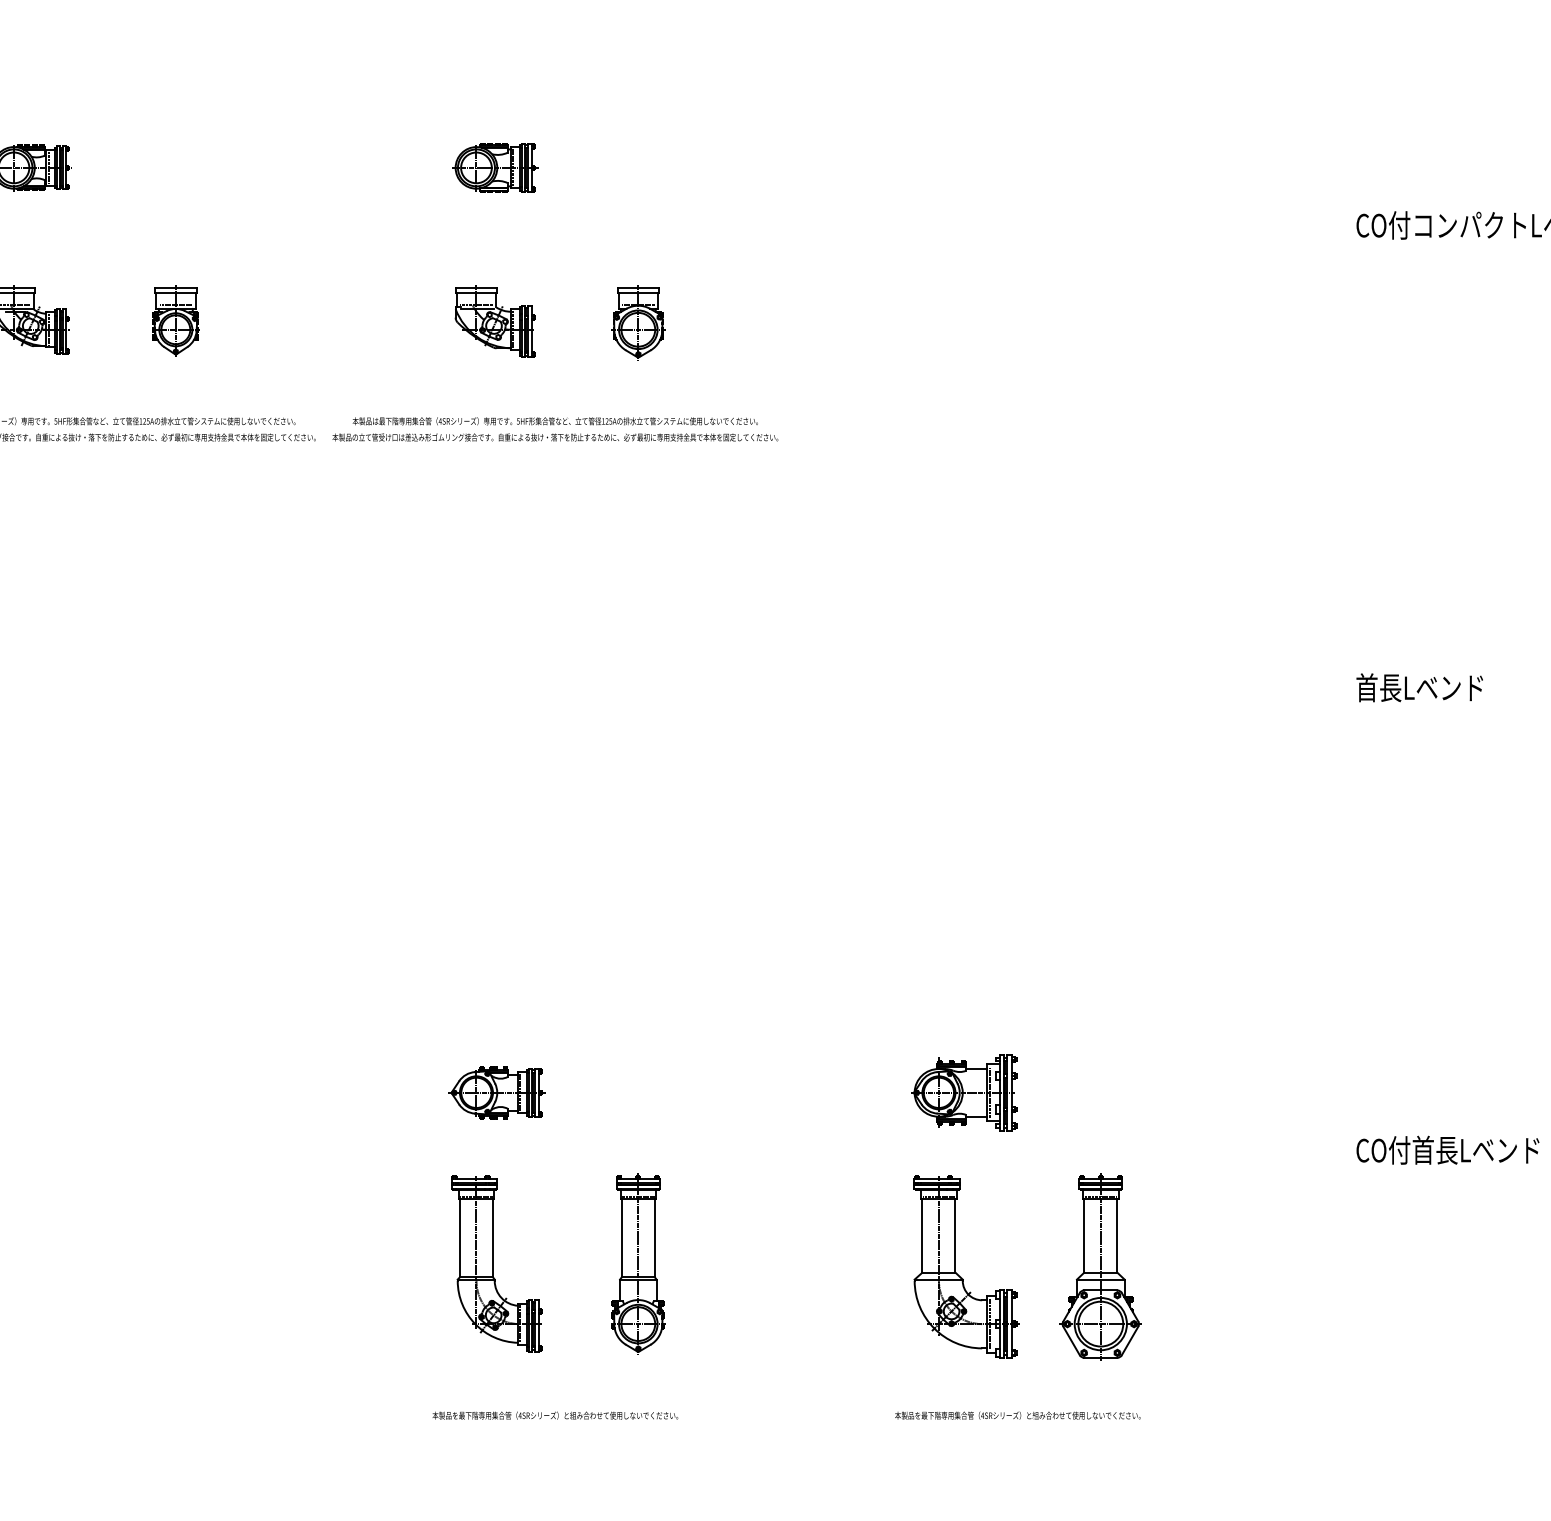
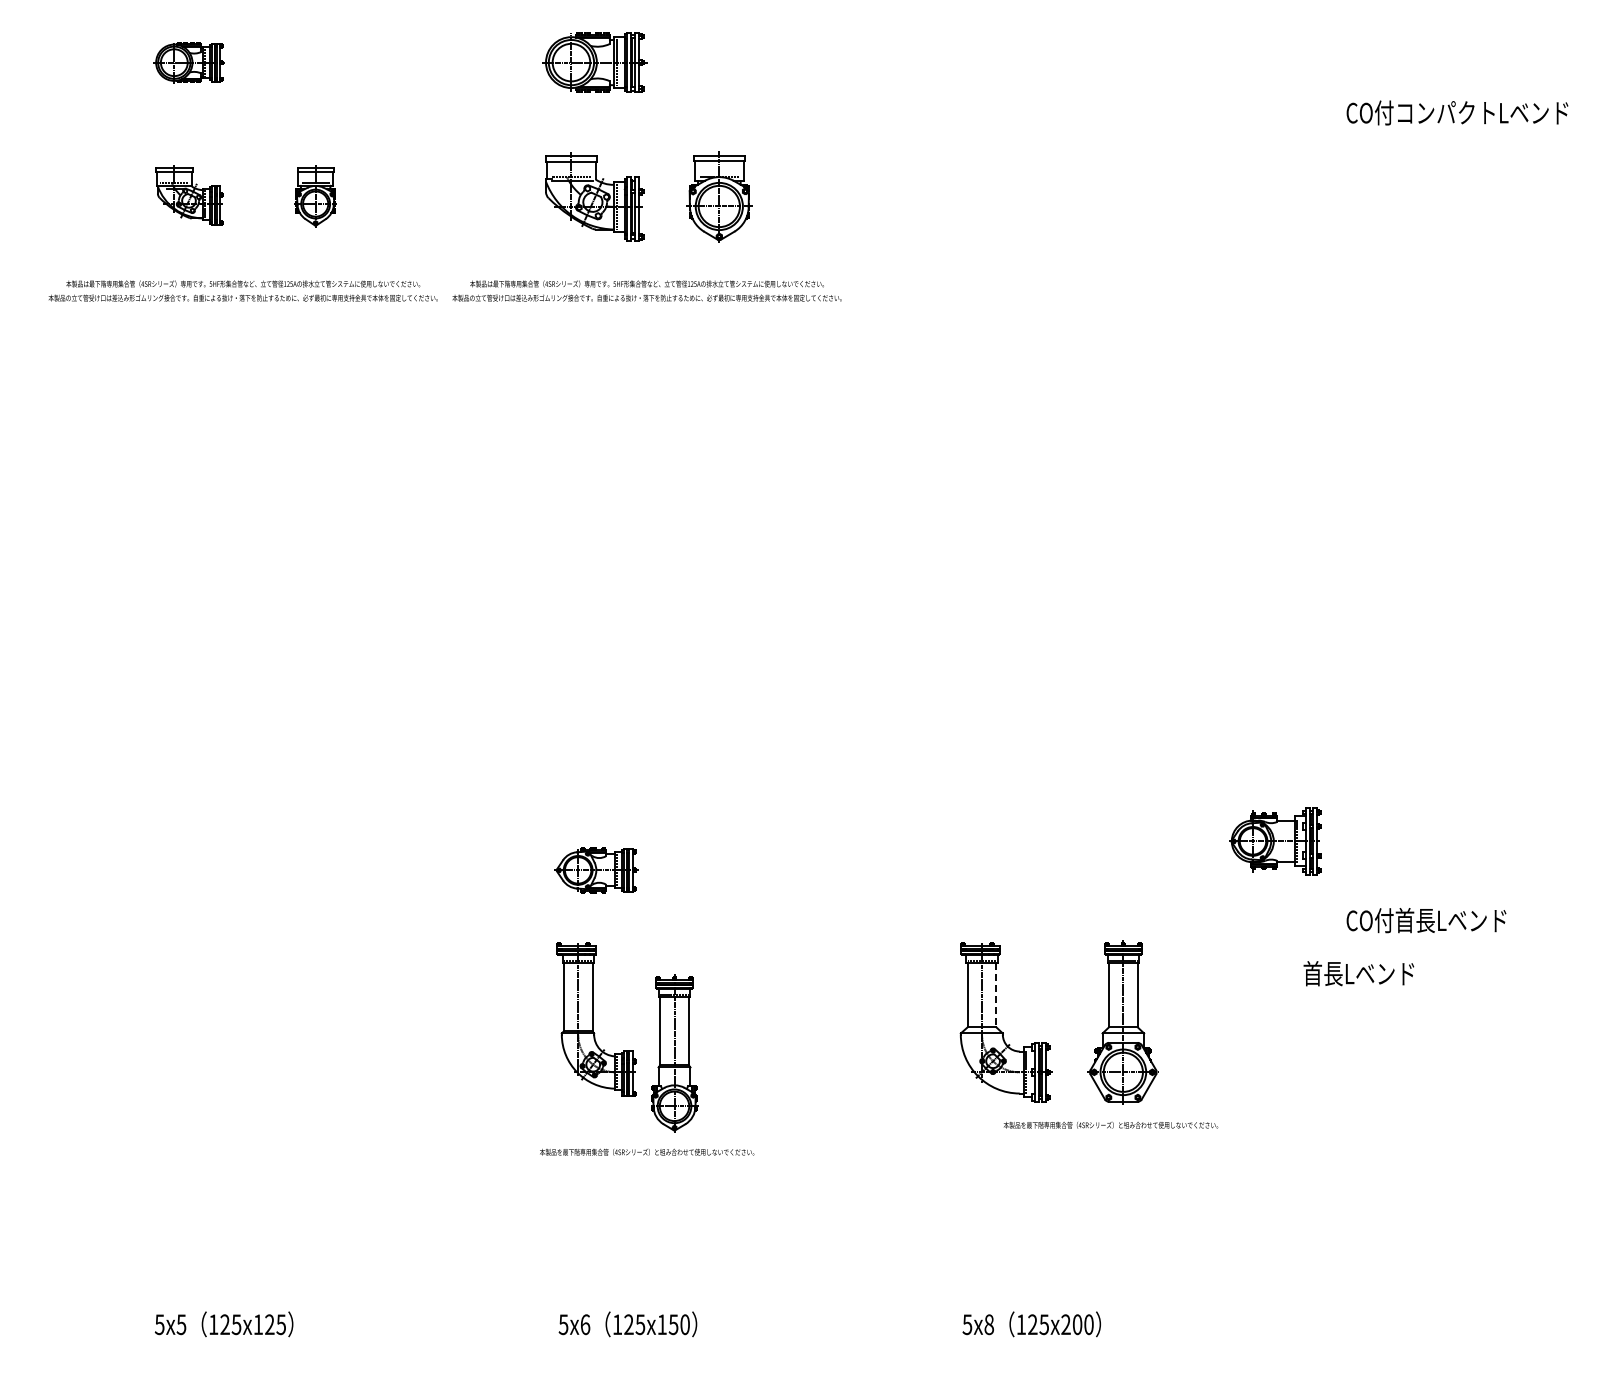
part: (495, 167) -> (594, 62), size x1.4
part: (495, 321) -> (594, 196), size x1.4
part: (638, 322) -> (719, 197), size x1.4
text: (1419, 687) -> (1358, 973), moved
part: (964, 1092) -> (1275, 841), moved
line: (955, 1236) -> (996, 995), solid -> dashed
part: (638, 1263) -> (674, 1053), moved
text: (1017, 1414) -> (1110, 1124), moved

